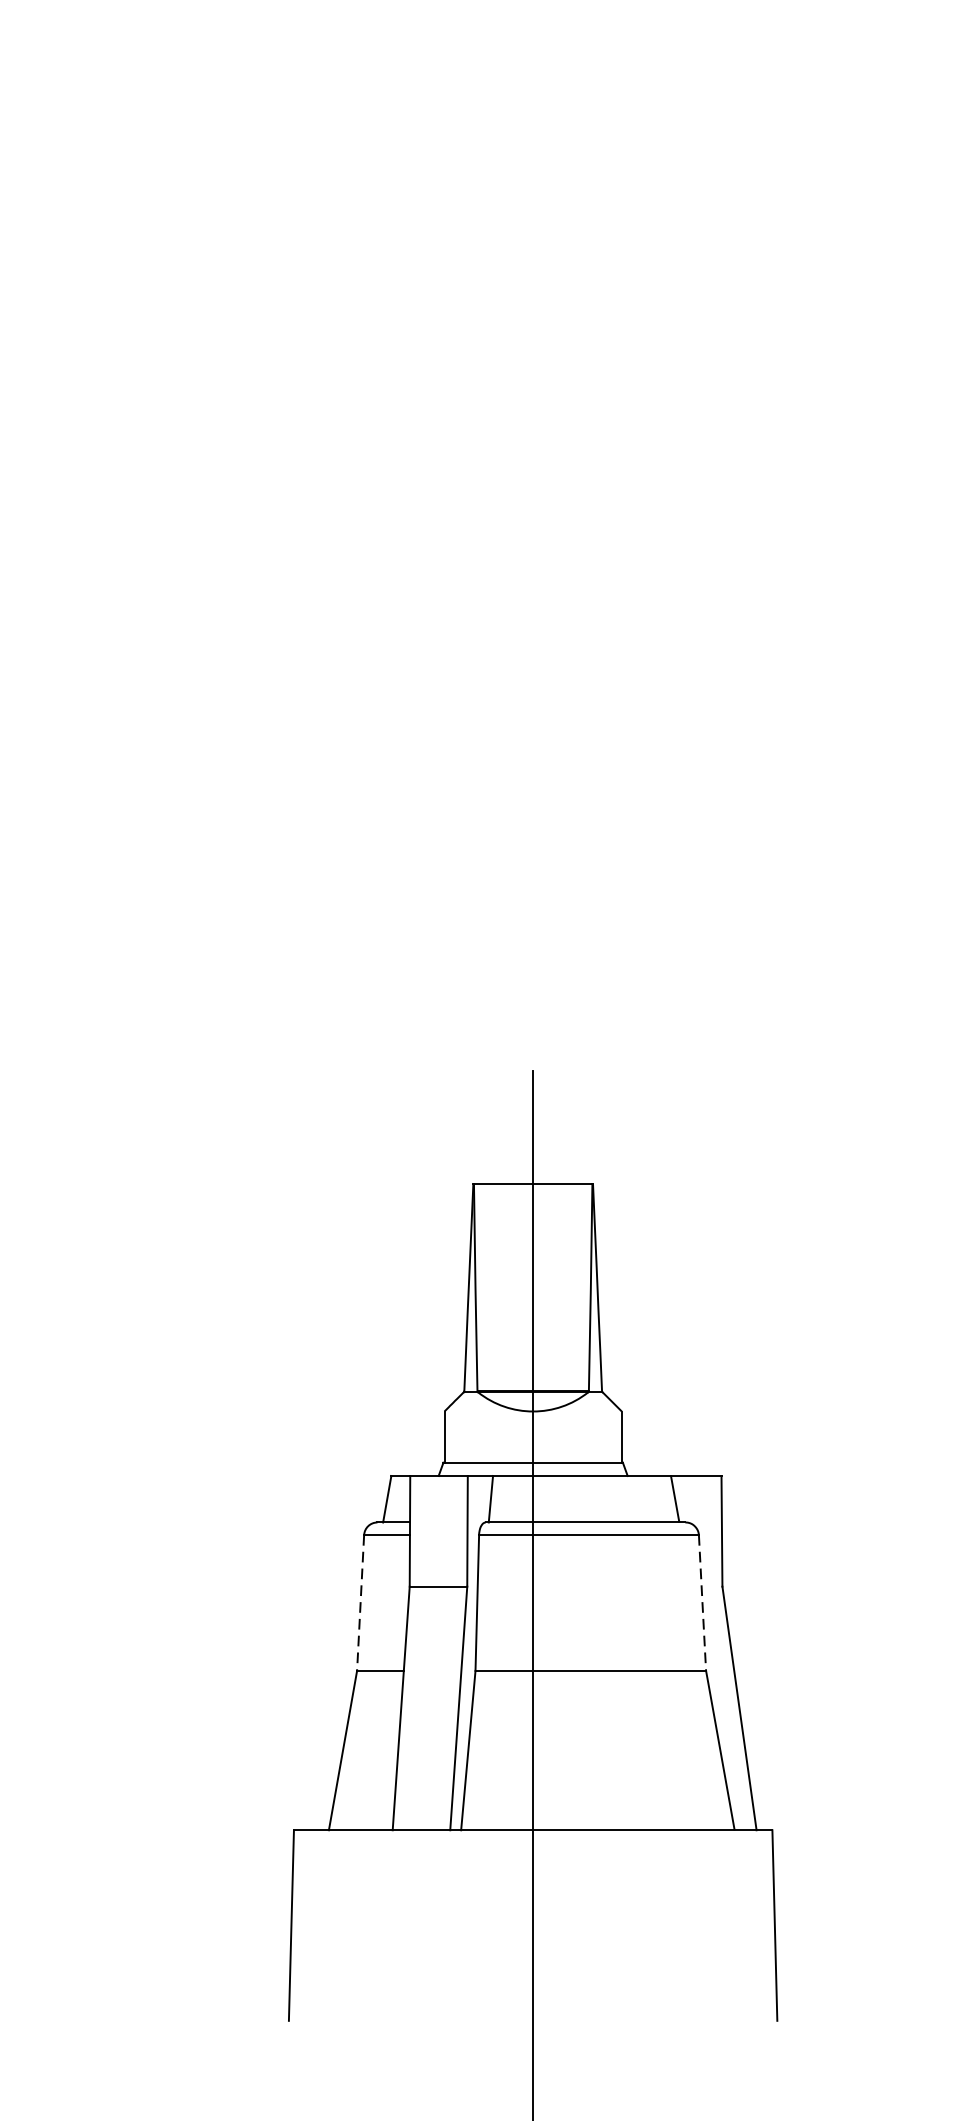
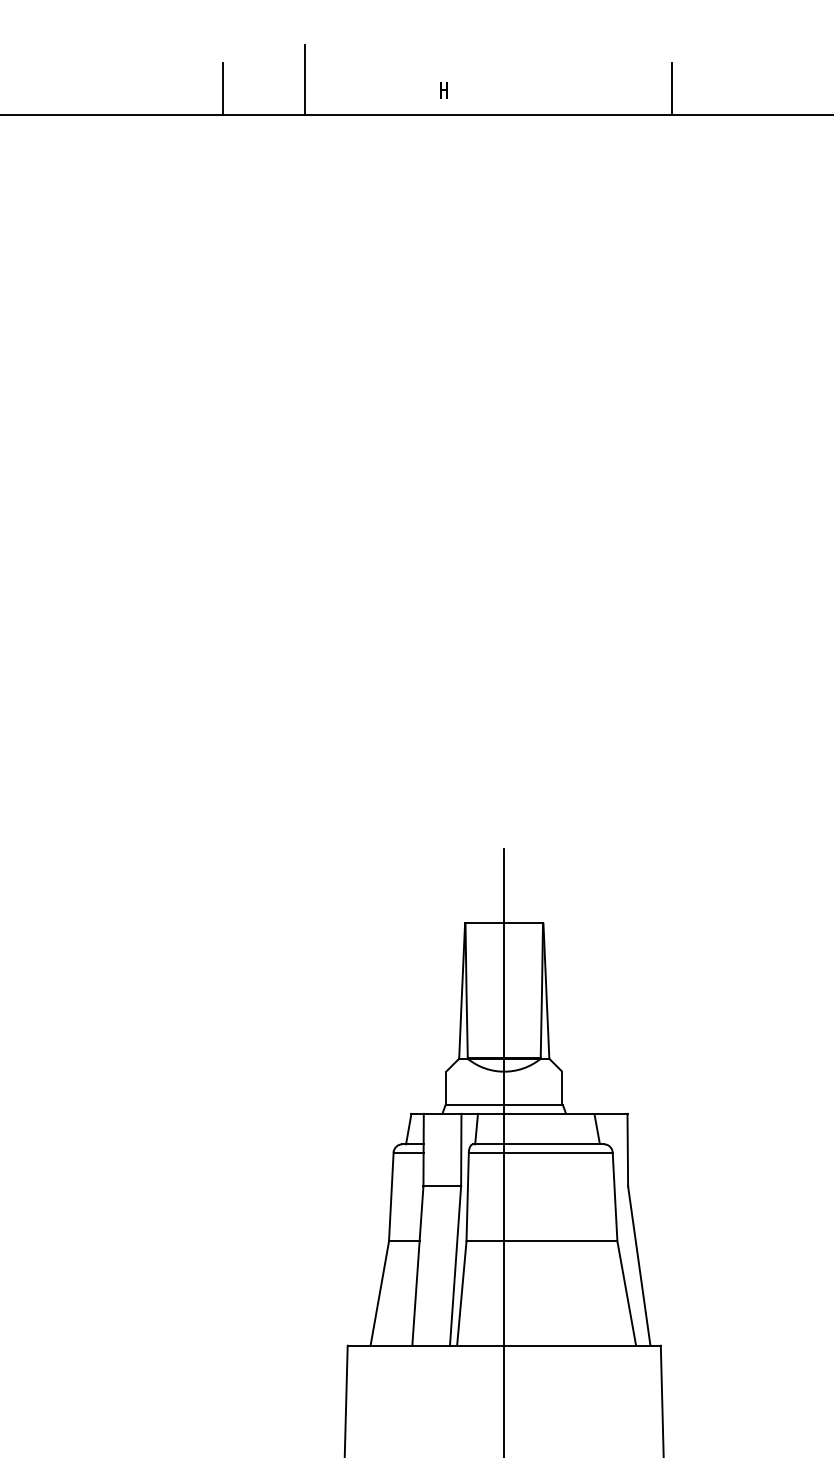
line: (360, 1602) -> (391, 1196), dashed -> solid
line: (703, 1602) -> (615, 1196), dashed -> solid

